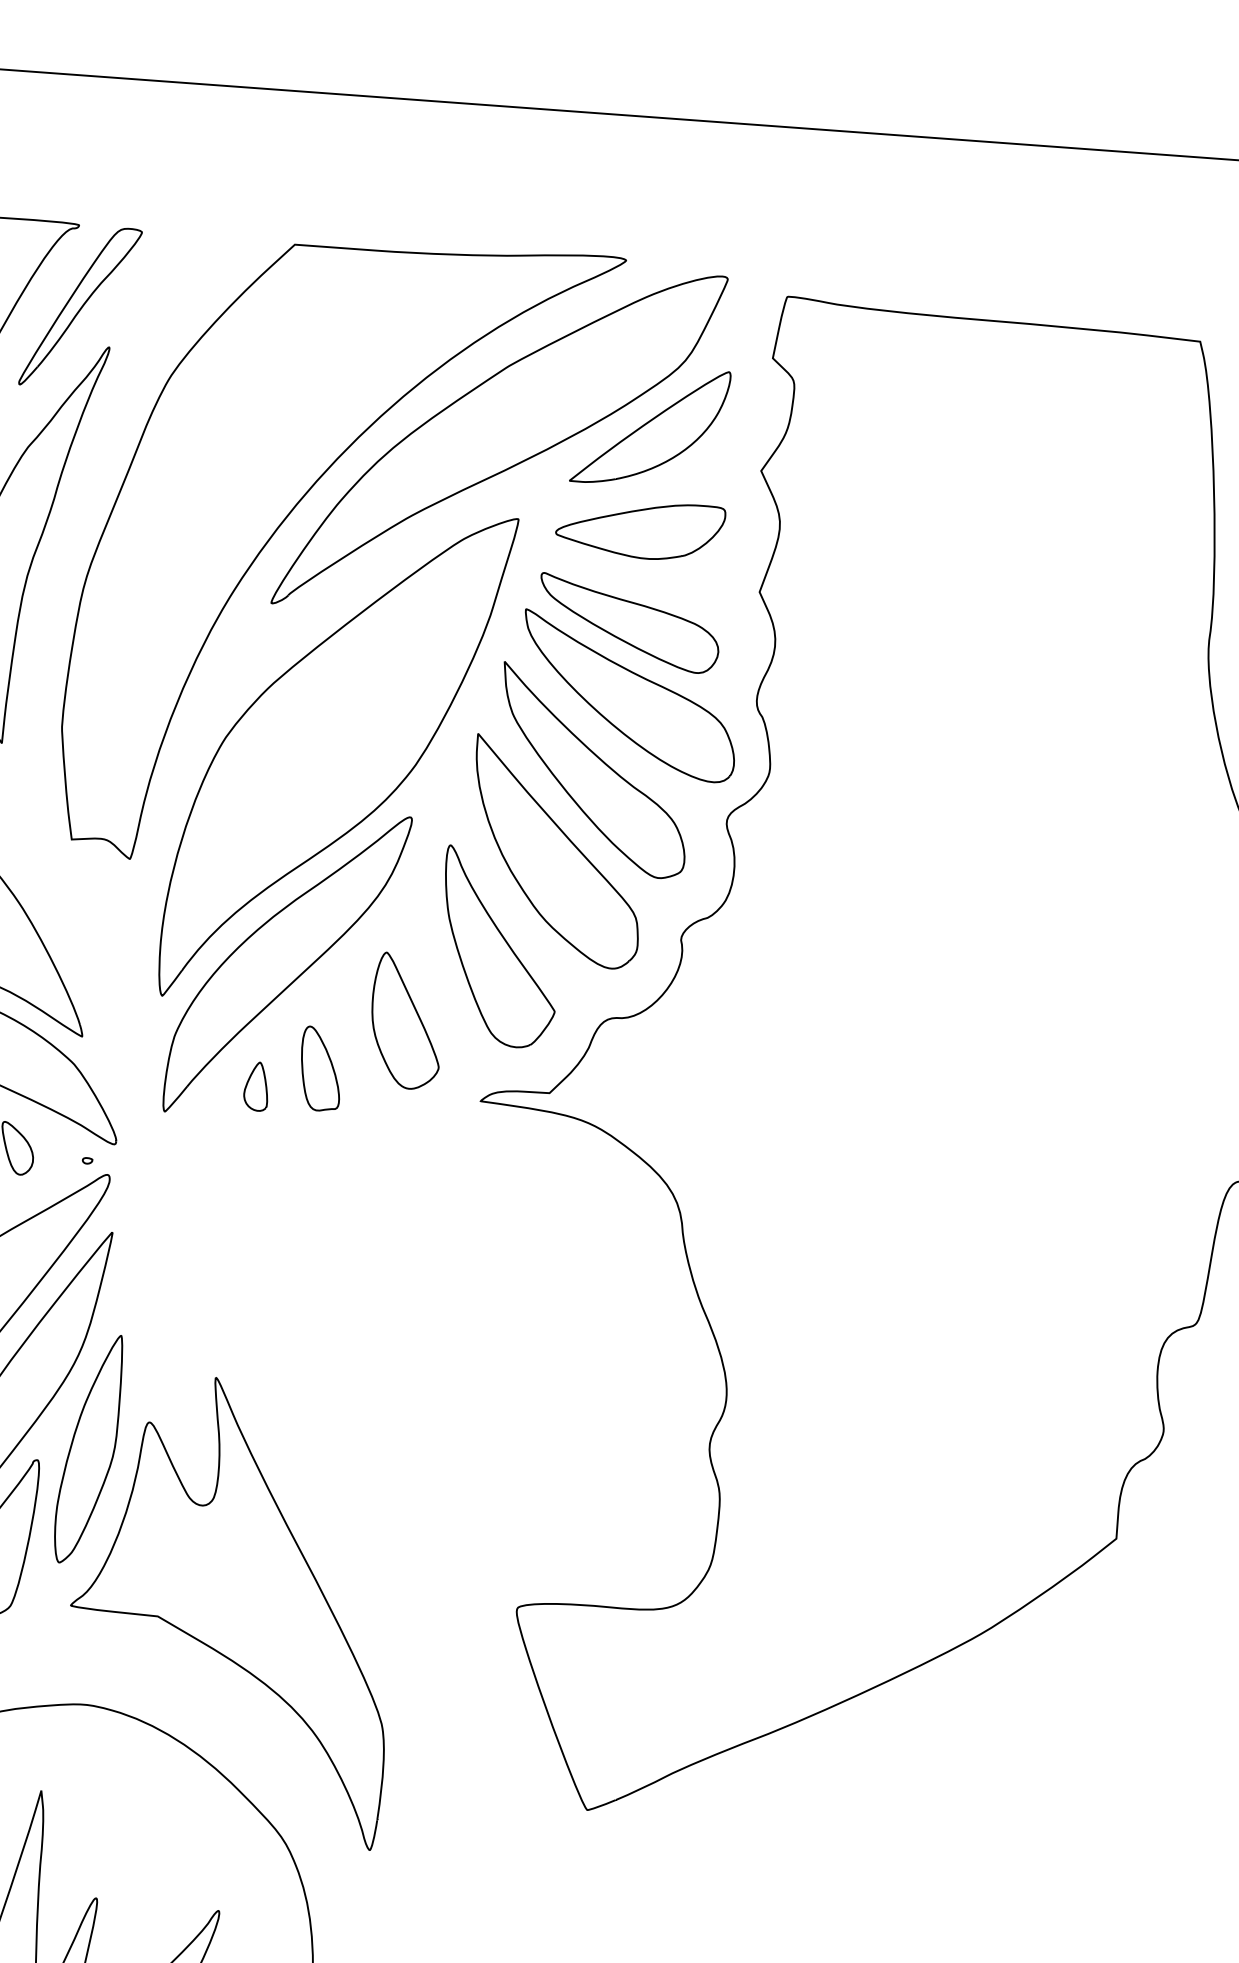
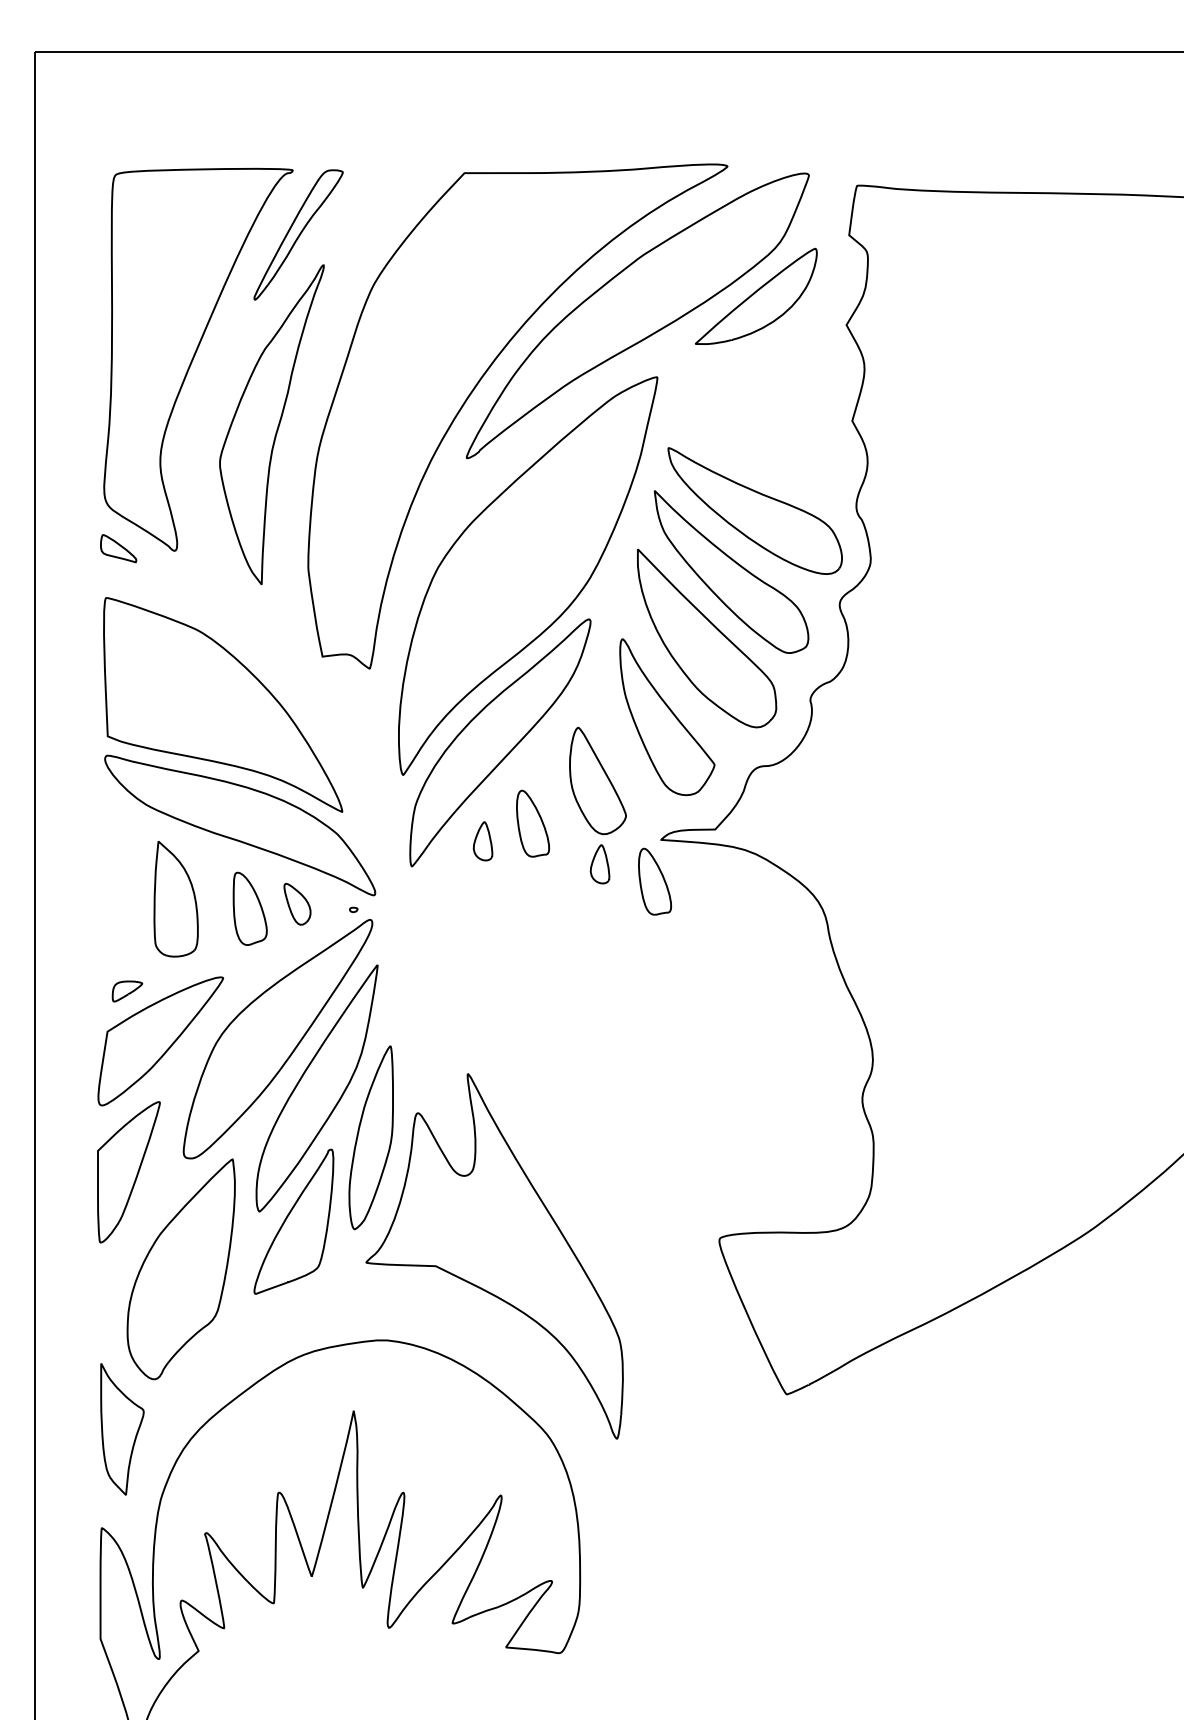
part: (640, 529) -> (754, 378), removed
part: (628, 623) -> (750, 453), removed
part: (400, 1126) -> (599, 864), added
part: (469, 1152) -> (655, 881), added

